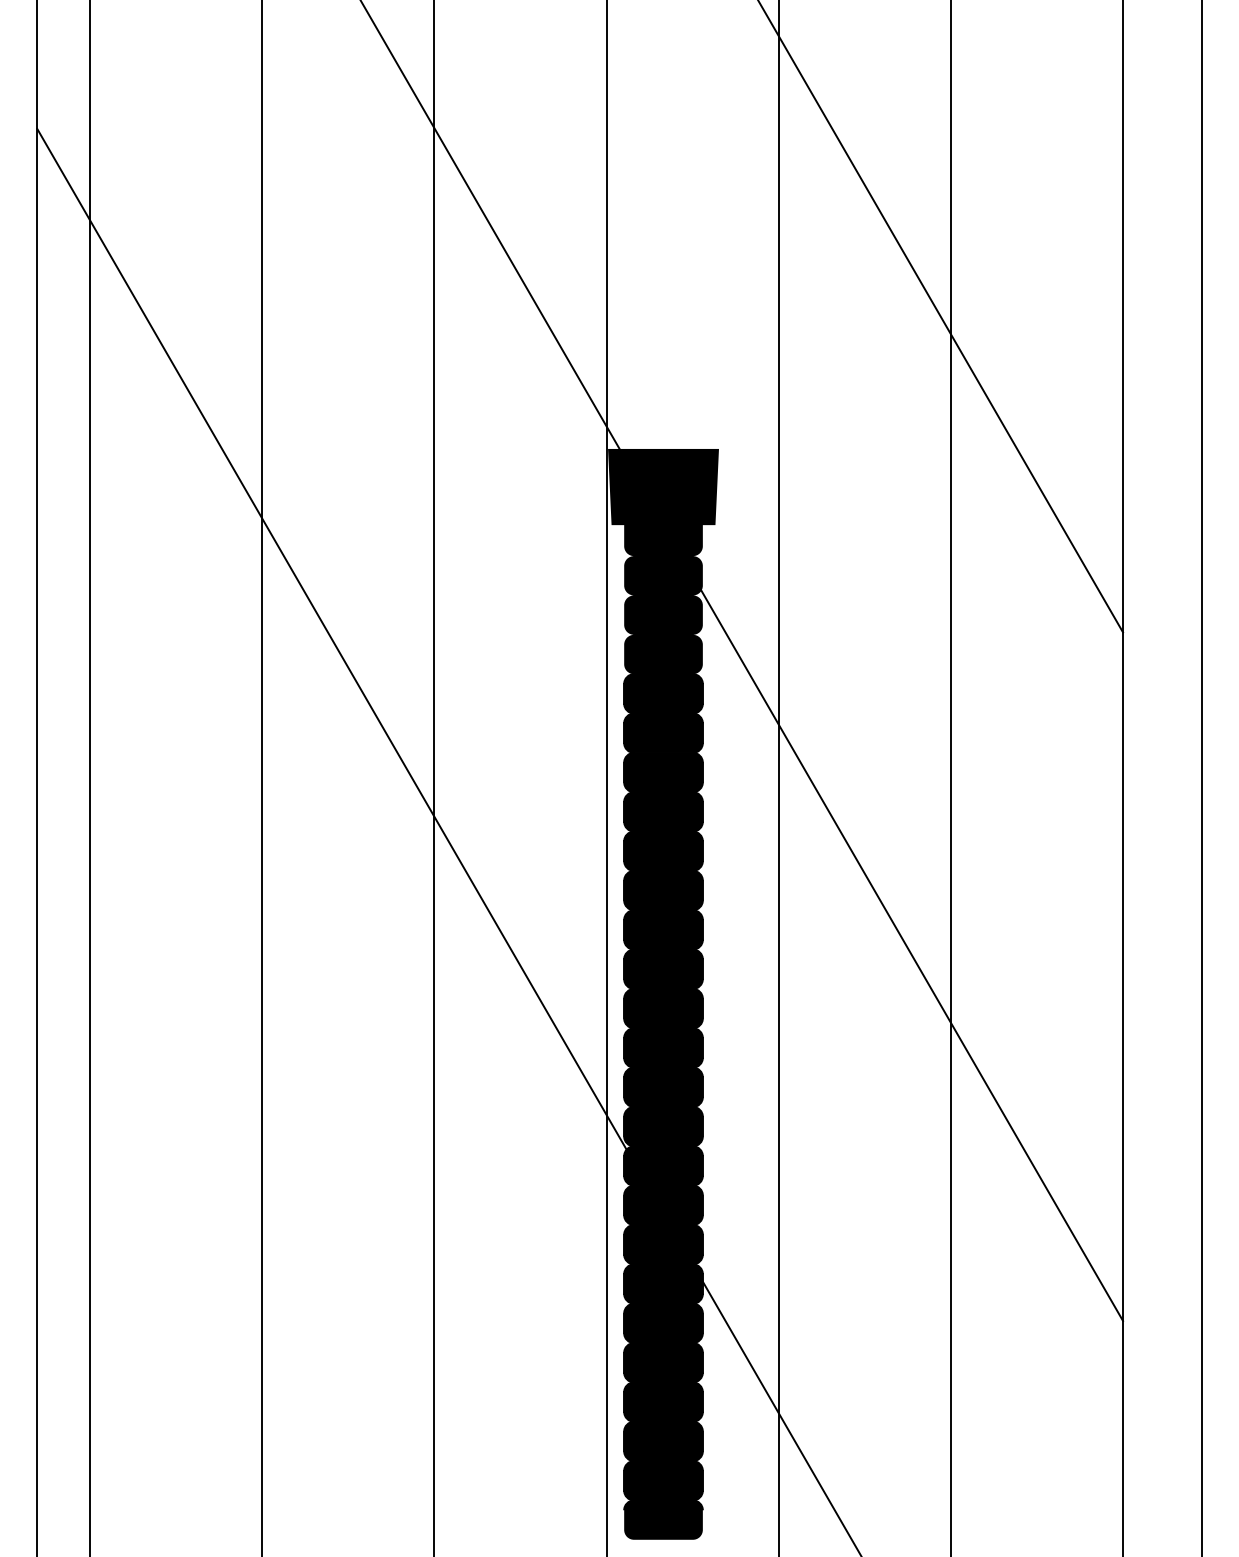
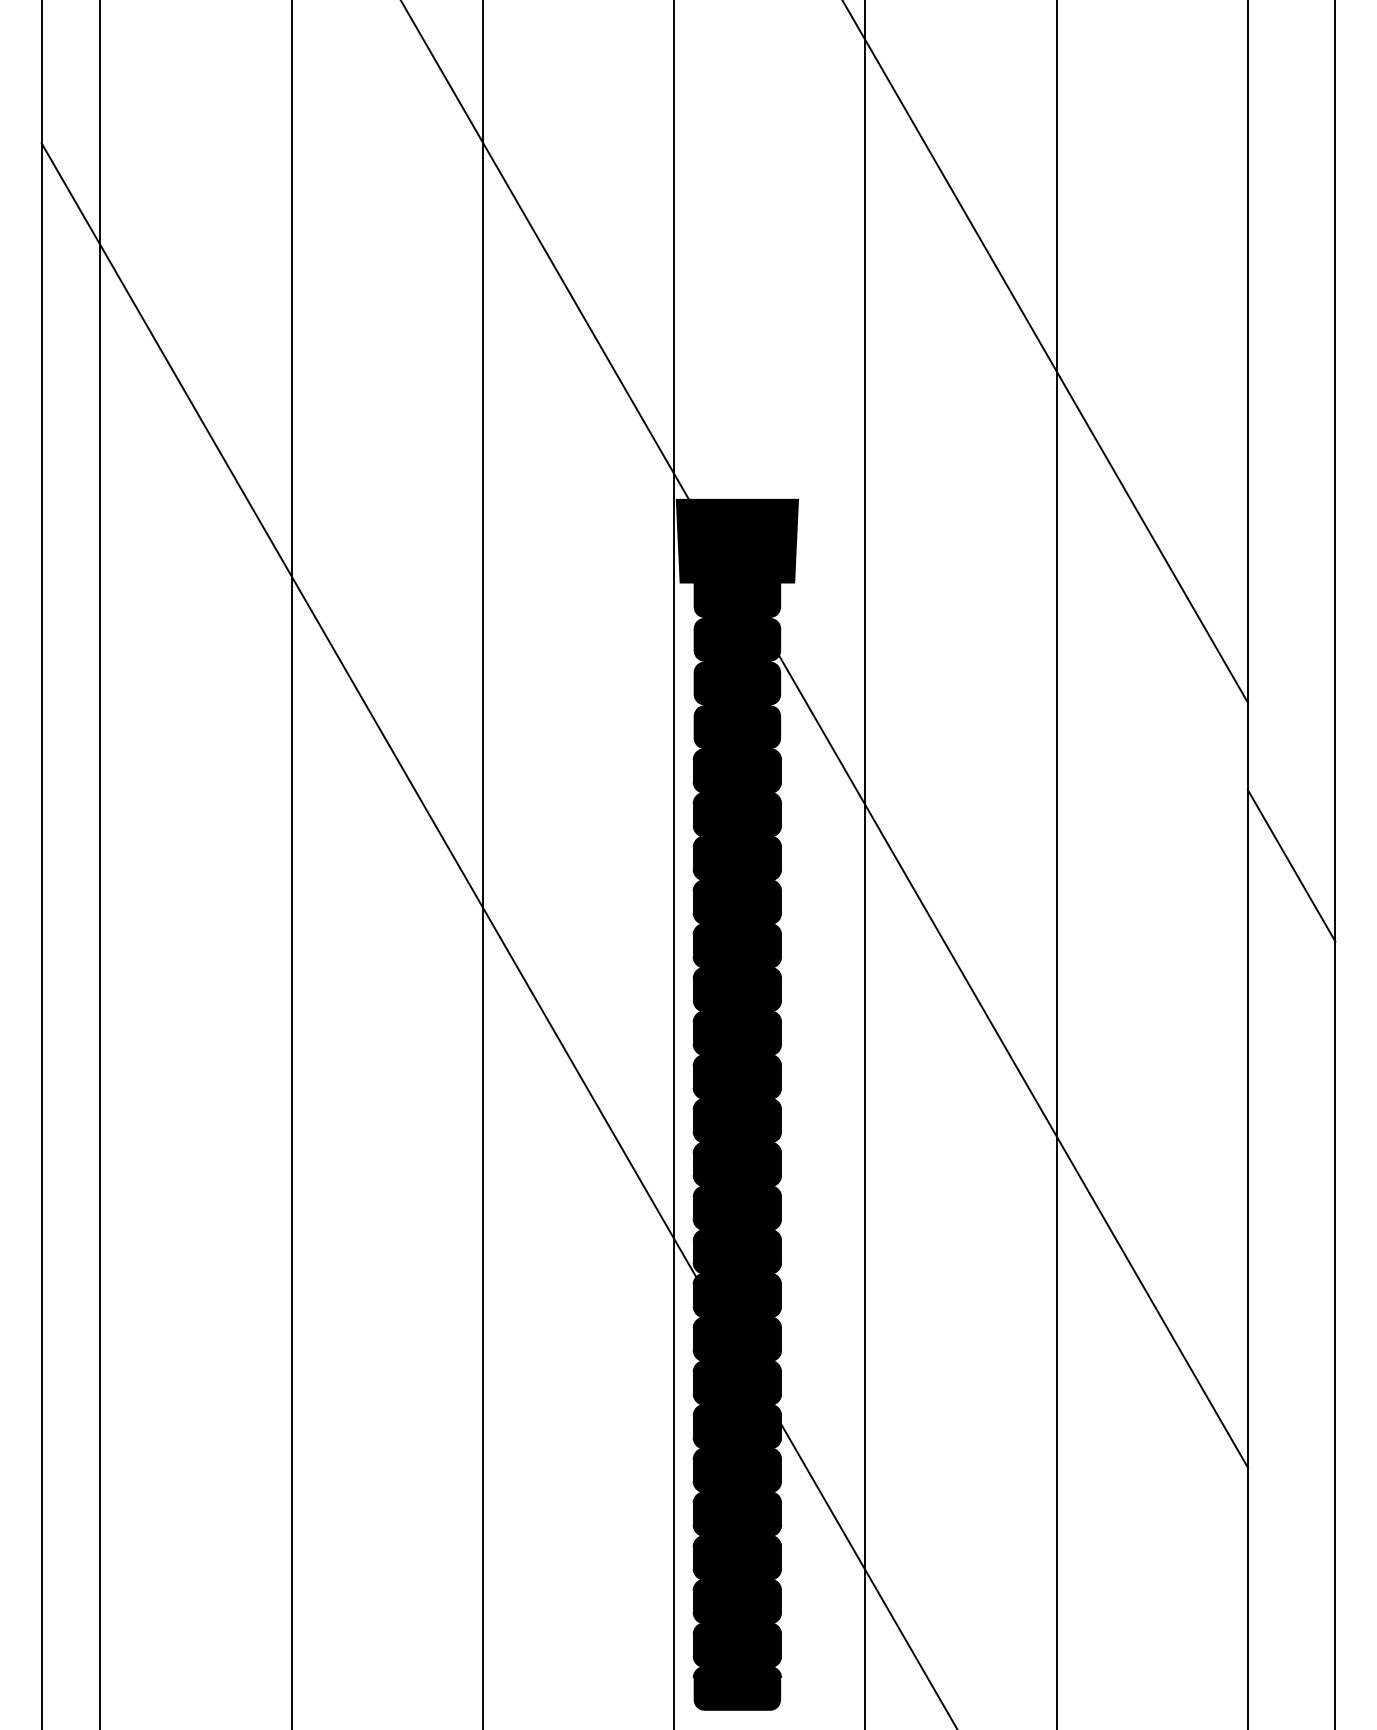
line: (1162, 779) -> (1291, 866), added

